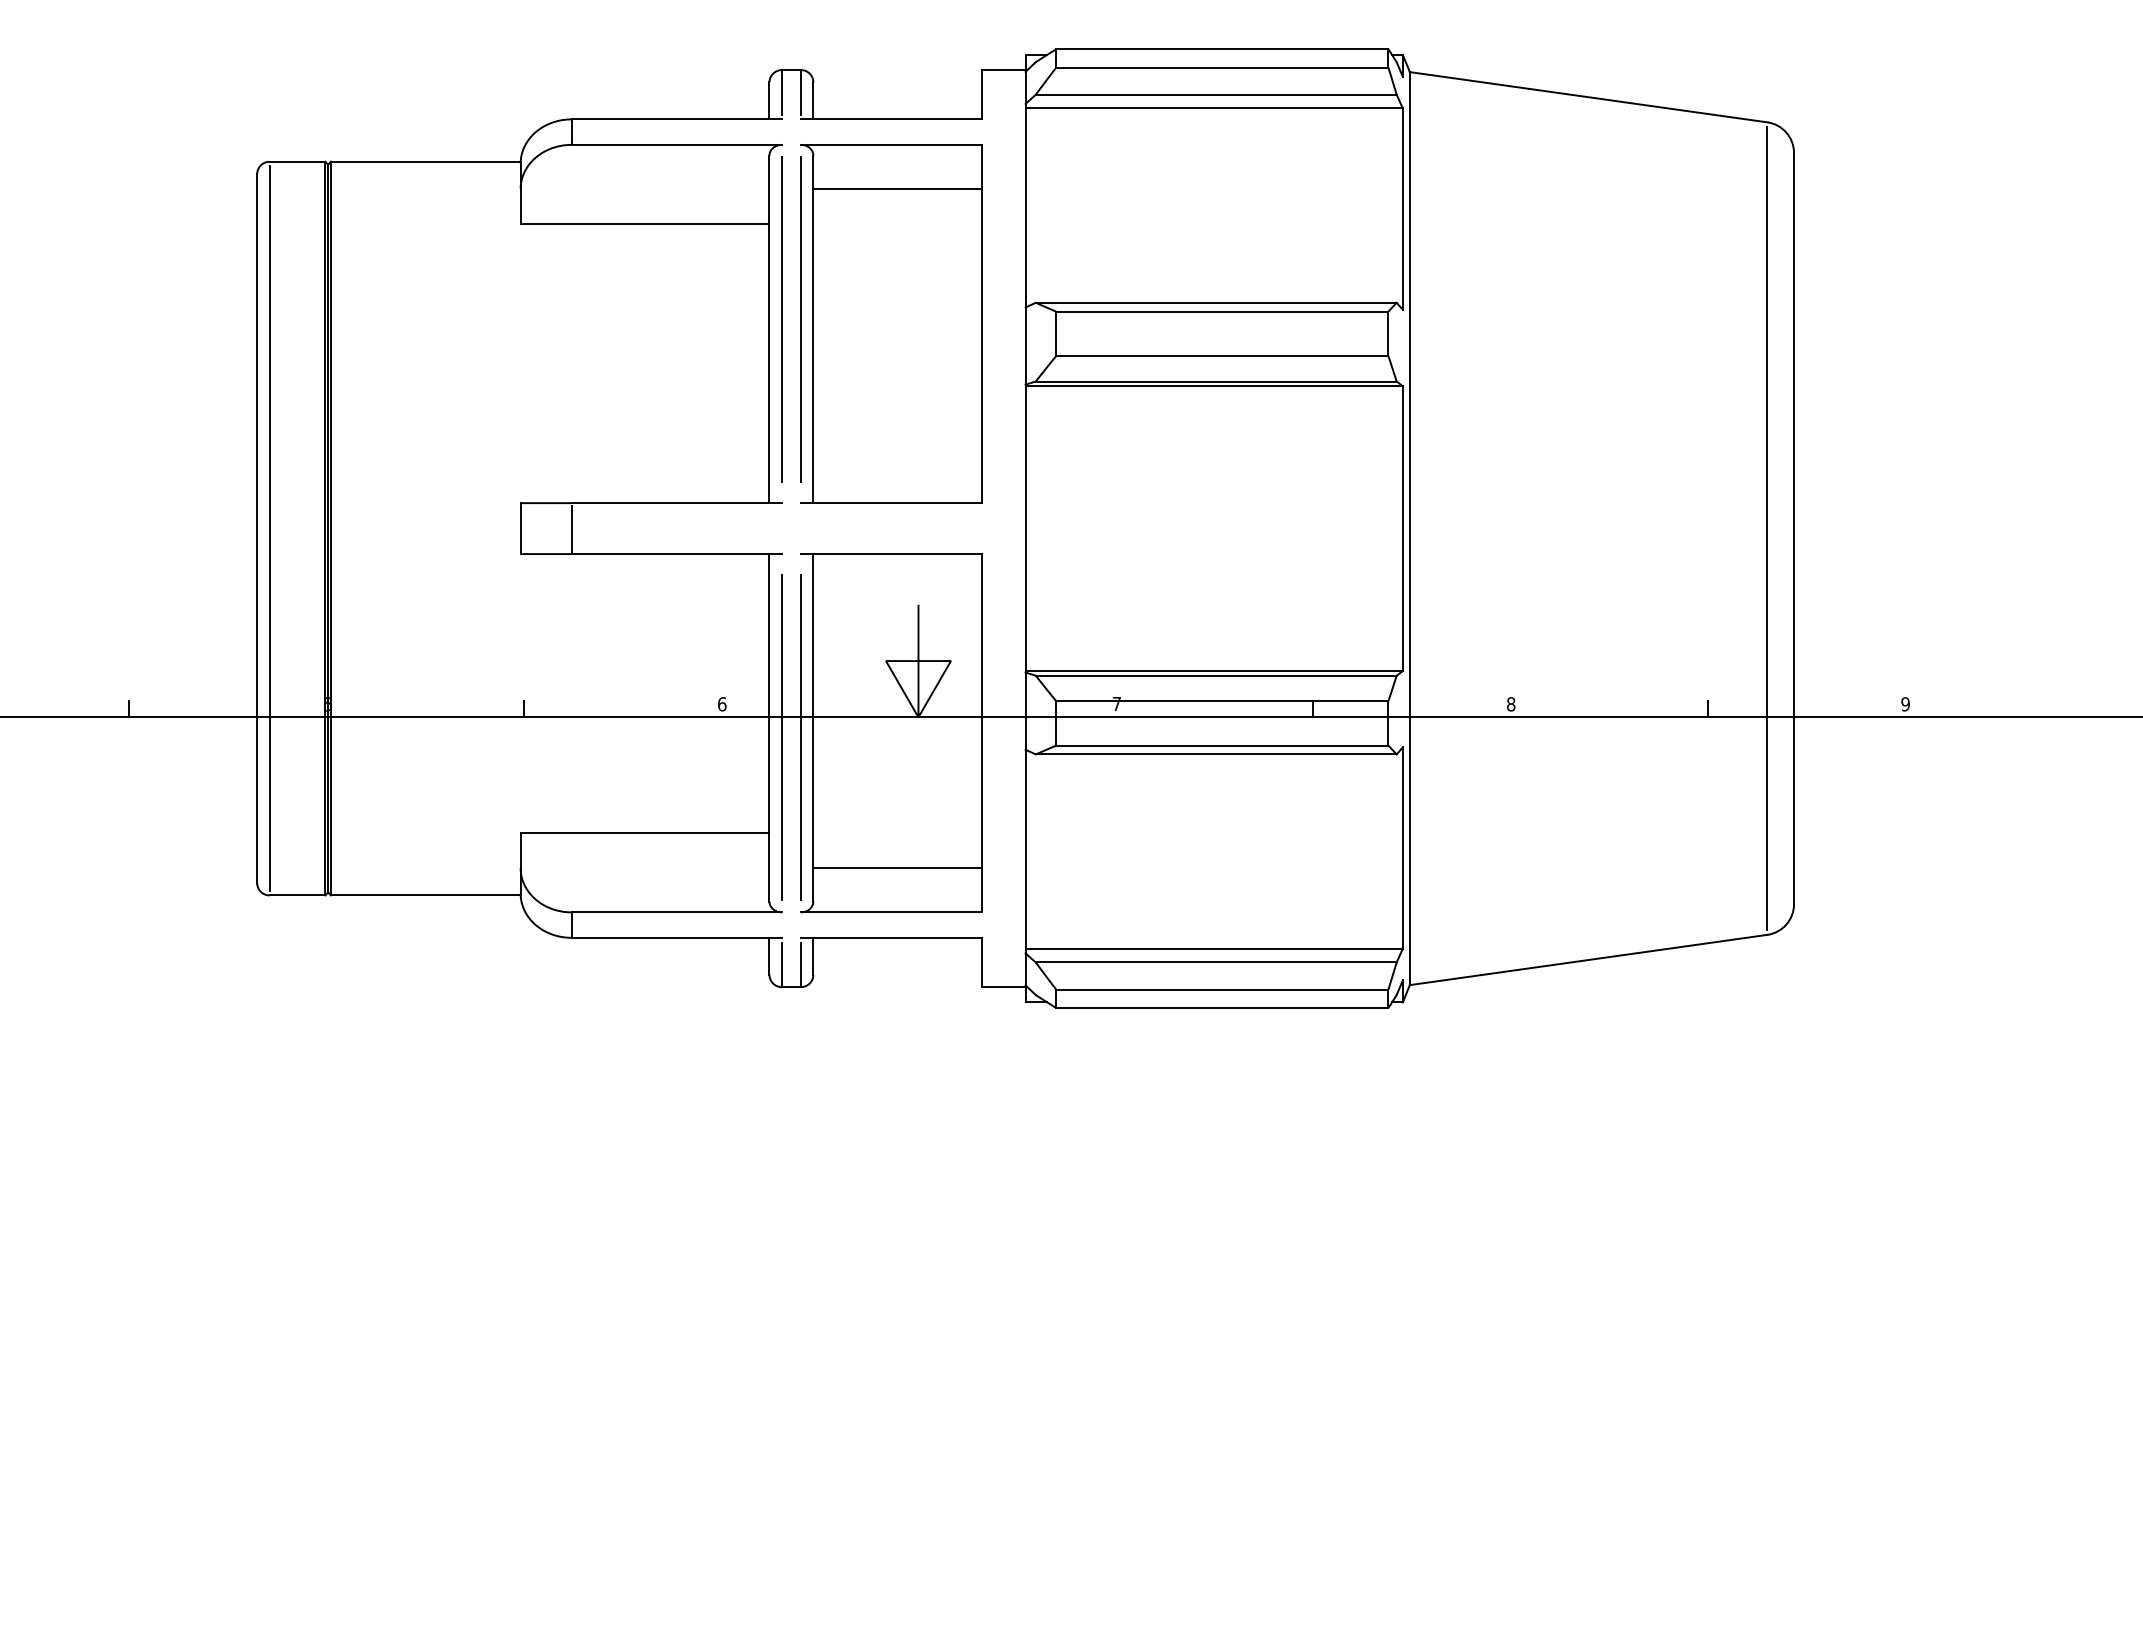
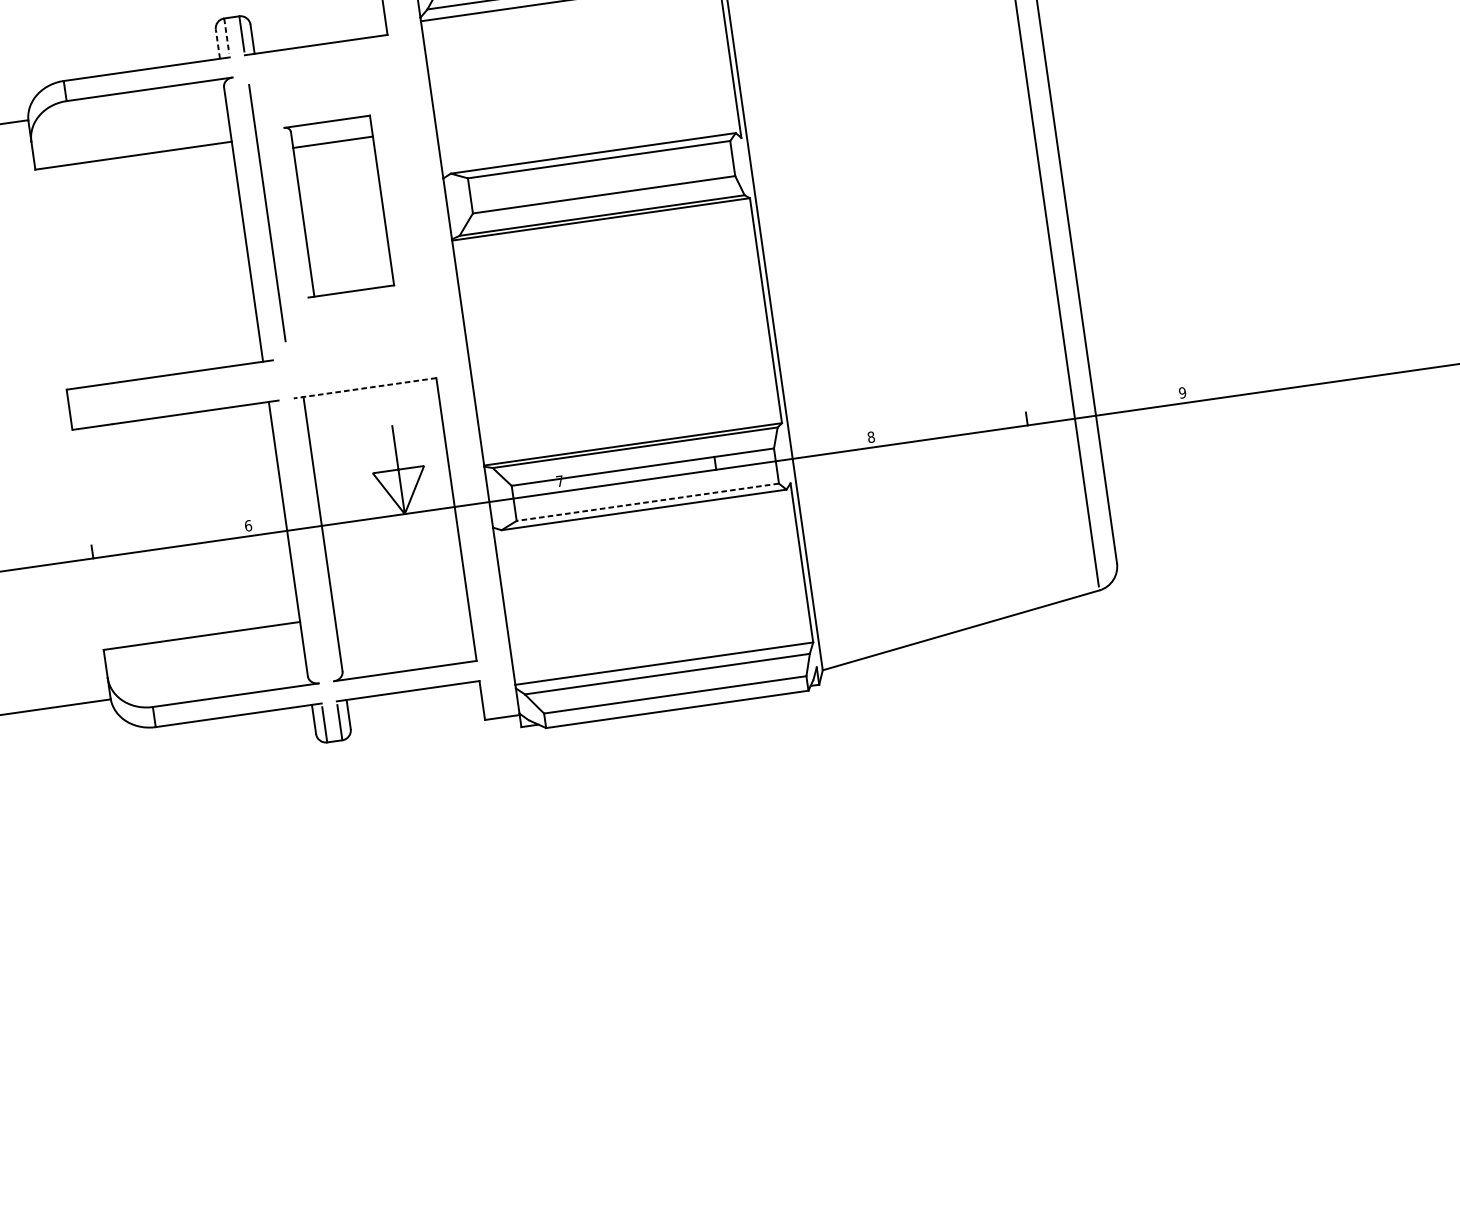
line: (781, 92) -> (226, 36), solid -> dashed
line: (769, 100) -> (217, 43), solid -> dashed
line: (781, 319) -> (251, 215), removed
part: (891, 323) -> (339, 206), size x0.6
line: (571, 528) -> (109, 403), removed
line: (890, 554) -> (364, 388), solid -> dashed
line: (781, 737) -> (298, 545), removed
line: (801, 737) -> (314, 543), removed
line: (1221, 745) -> (647, 502), solid -> dashed
line: (897, 868) -> (405, 635), removed

